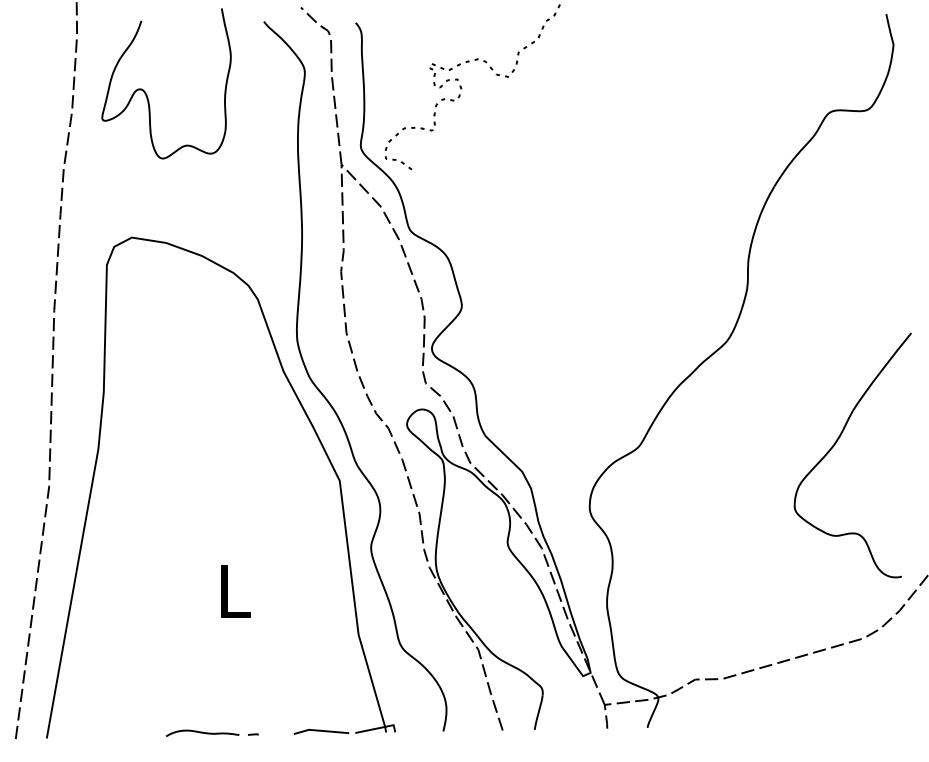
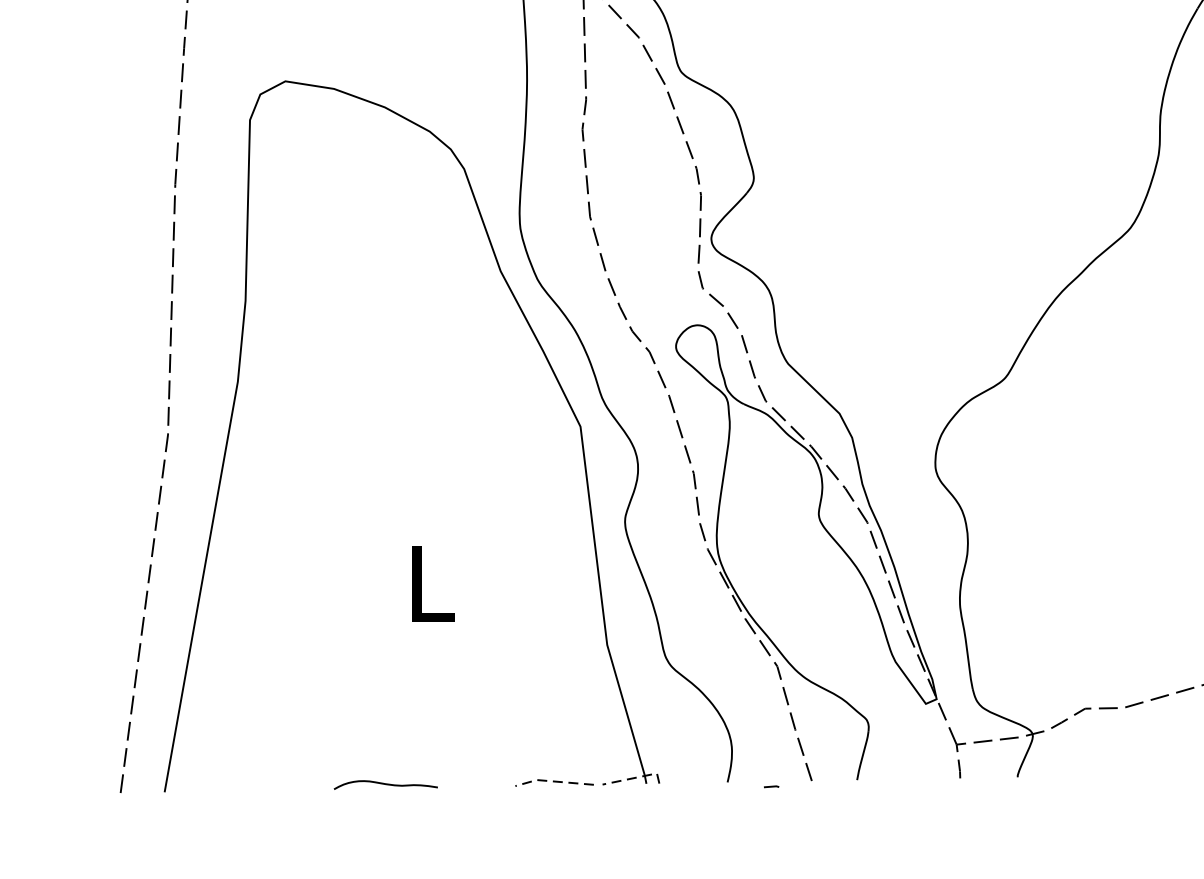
line: (378, 728) -> (635, 778), solid -> dashed
line: (320, 730) -> (553, 781), solid -> dashed
line: (253, 734) -> (771, 786), moved

